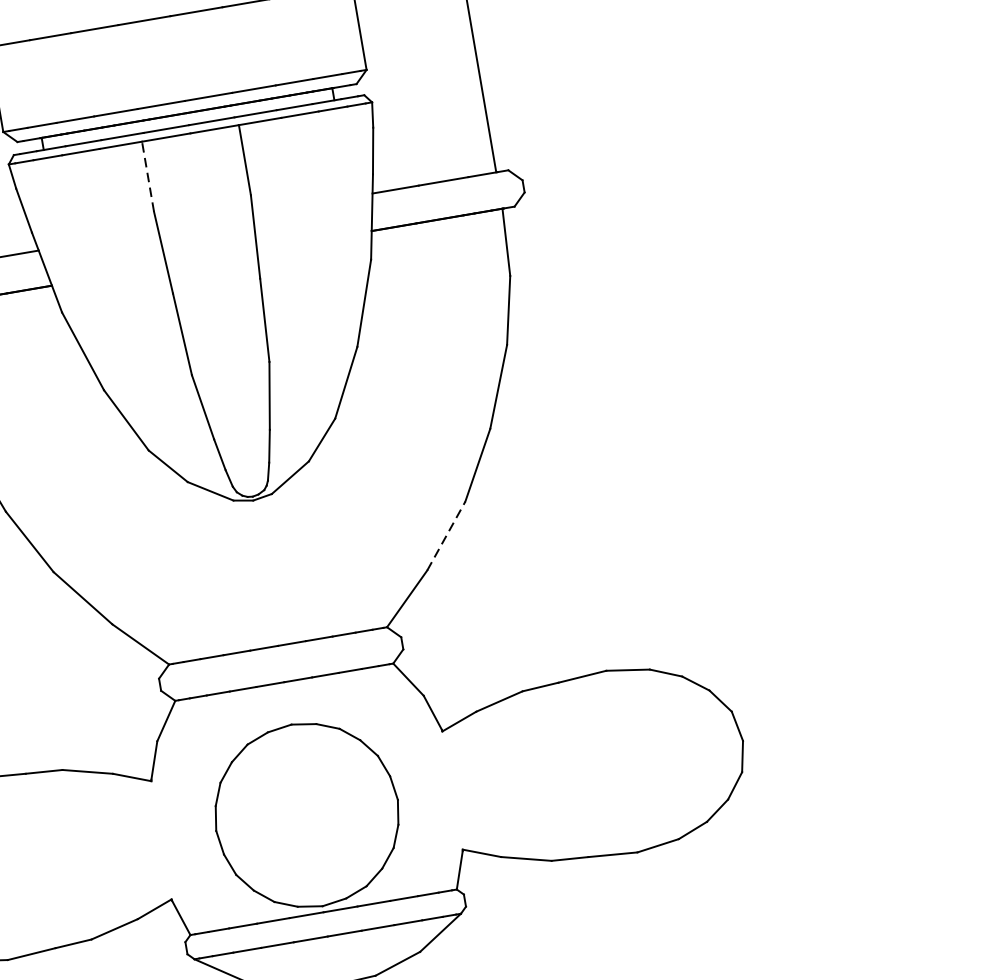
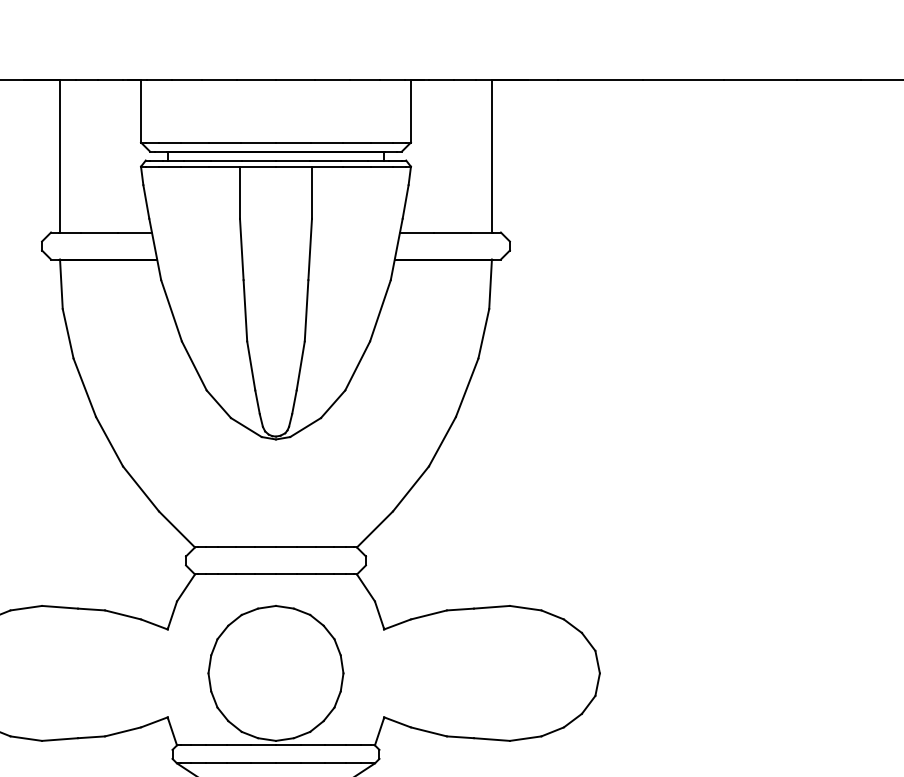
line: (148, 176) -> (240, 192), dashed -> solid
line: (445, 535) -> (410, 488), dashed -> solid

